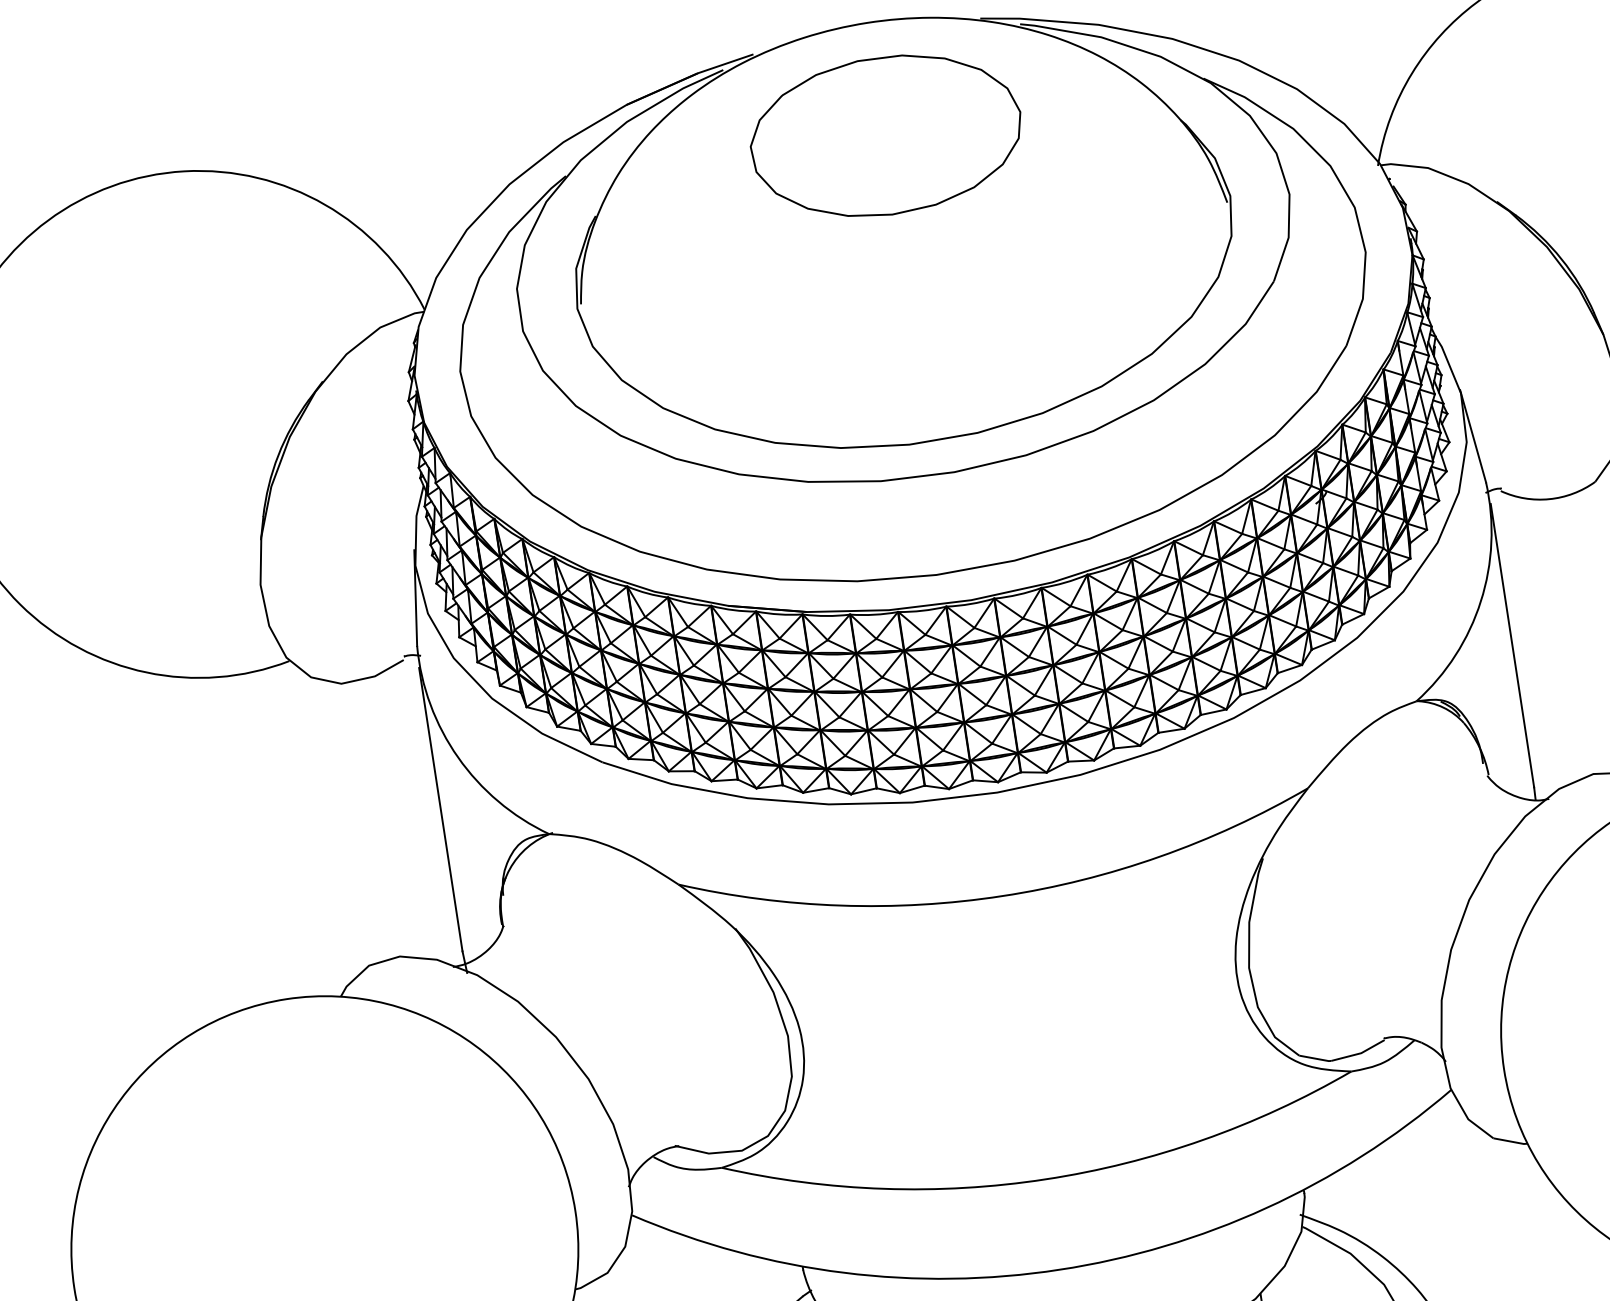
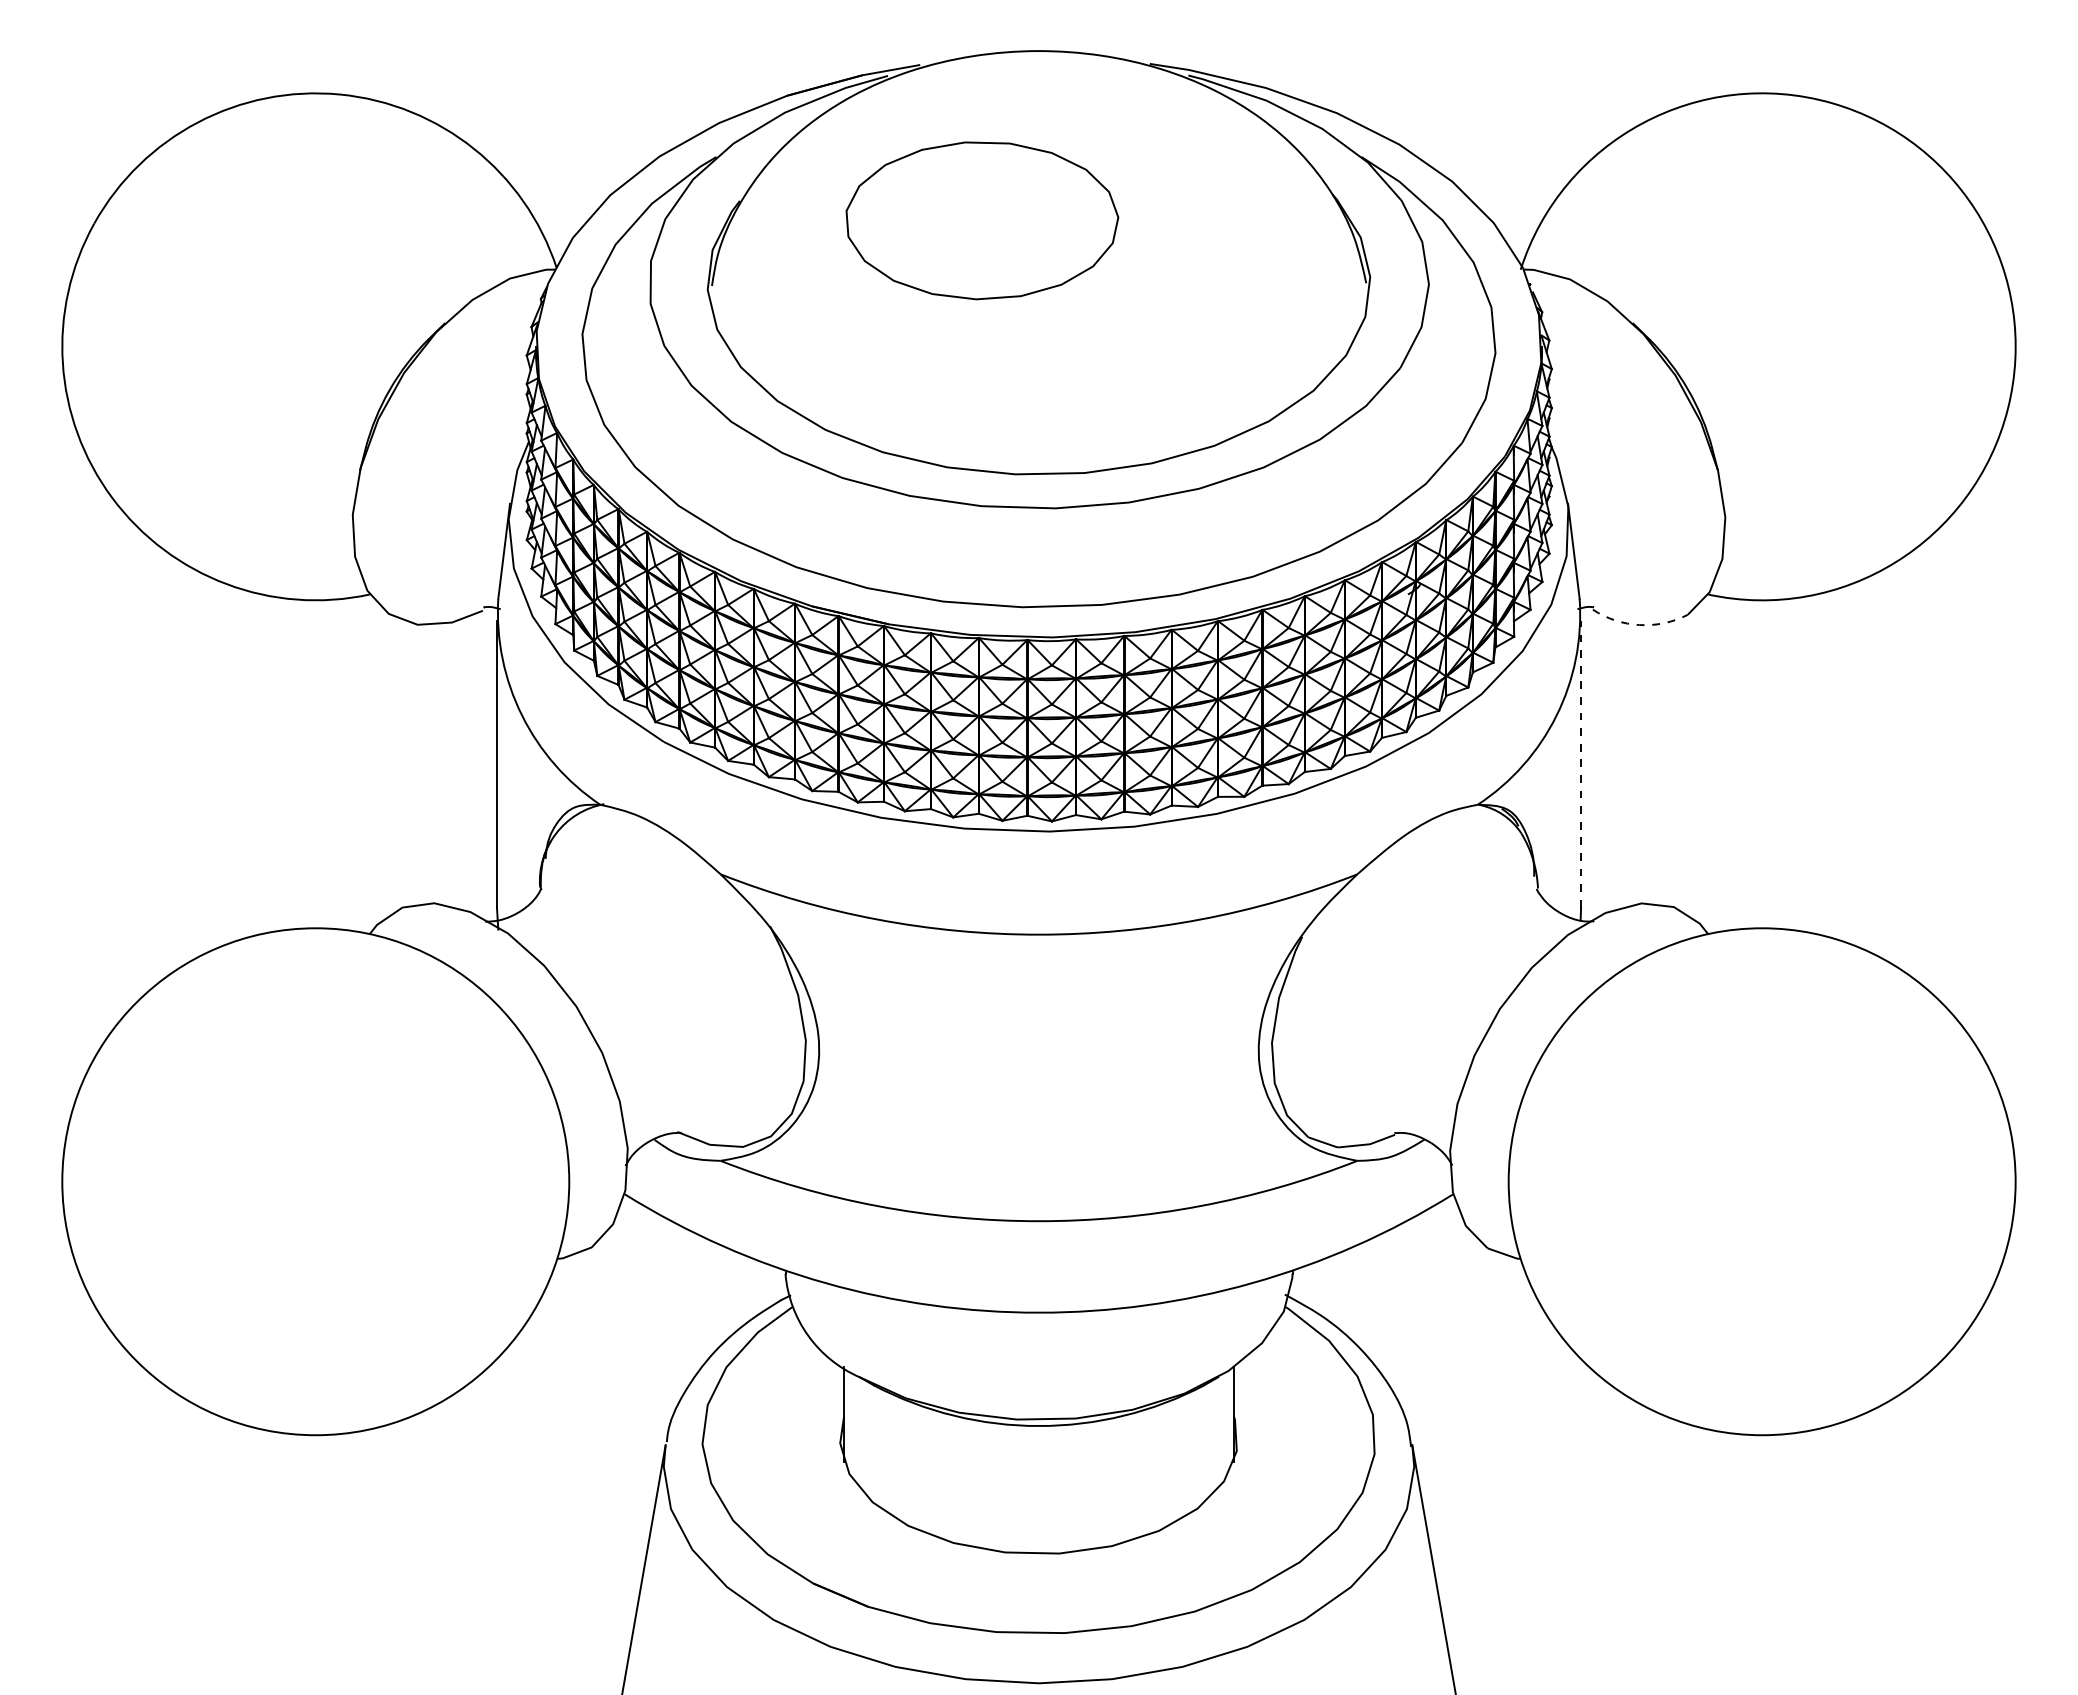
part: (886, 135) -> (982, 220), moved
arc: (1549, 499) -> (1639, 625), solid -> dashed
line: (1512, 644) -> (1581, 763), solid -> dashed

